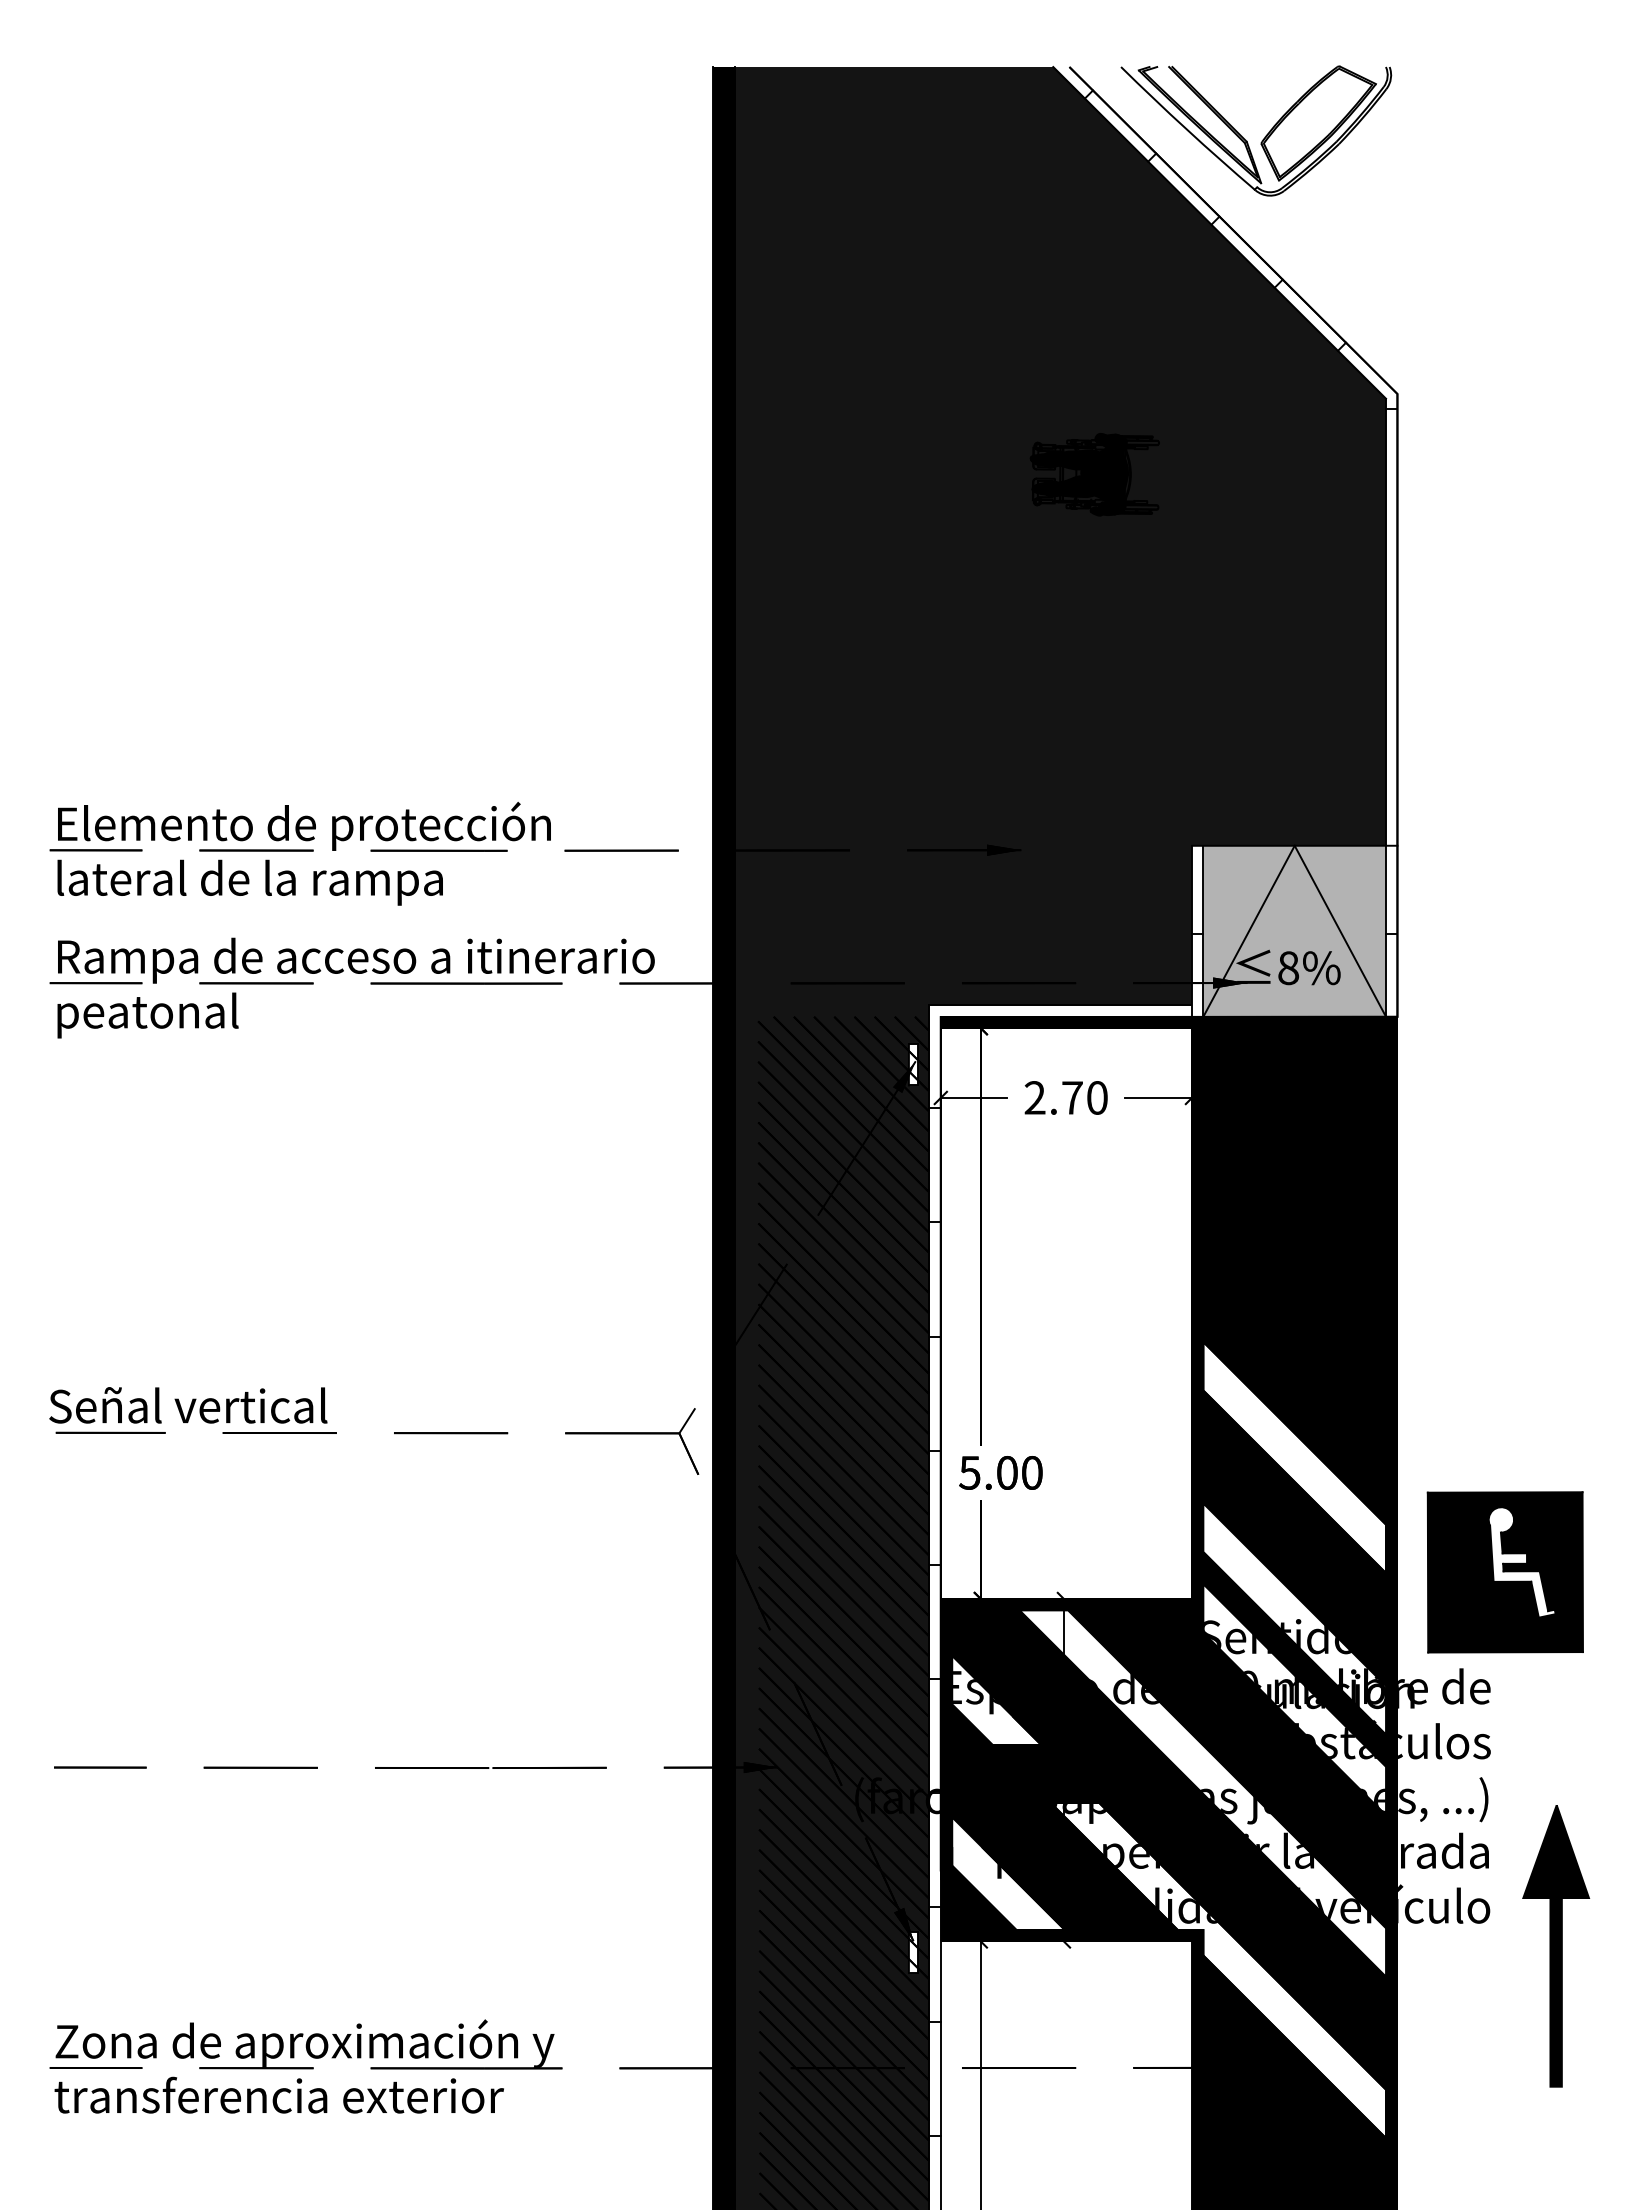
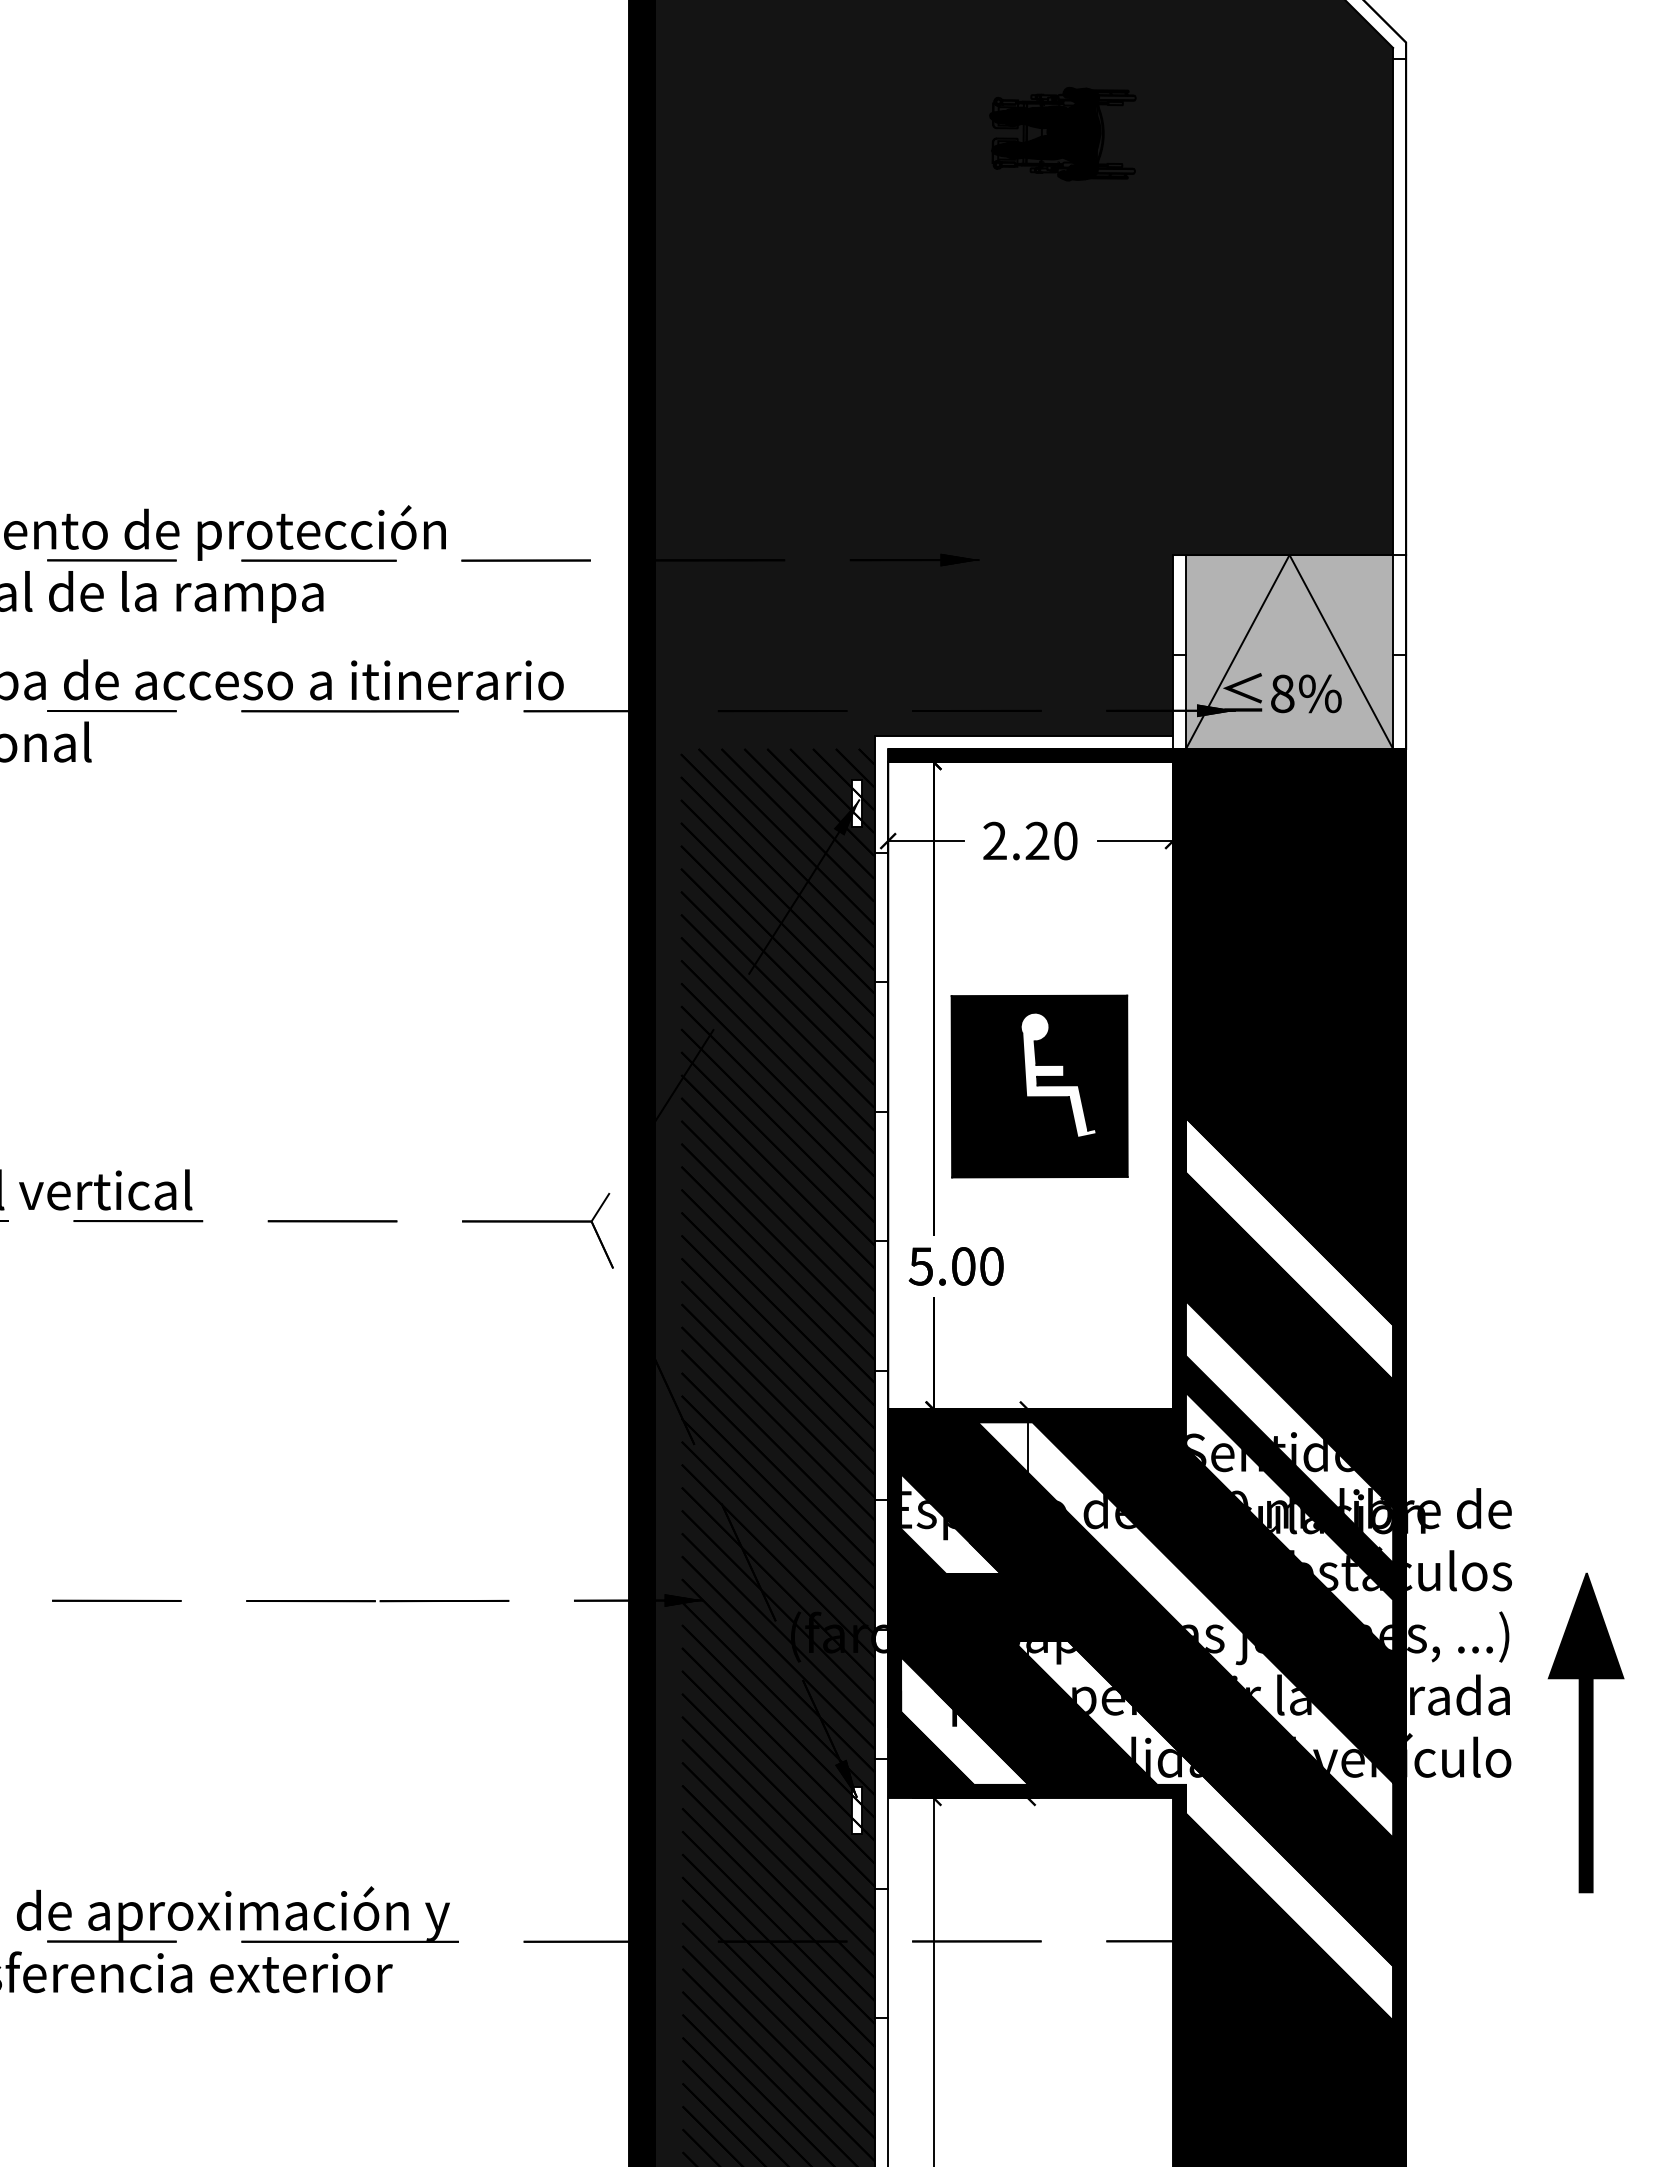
text: (1072, 1097) -> (1037, 840), 2.70 -> 2.20
part: (1504, 1572) -> (1038, 1086), moved
part: (1556, 1946) -> (1586, 1733), moved

